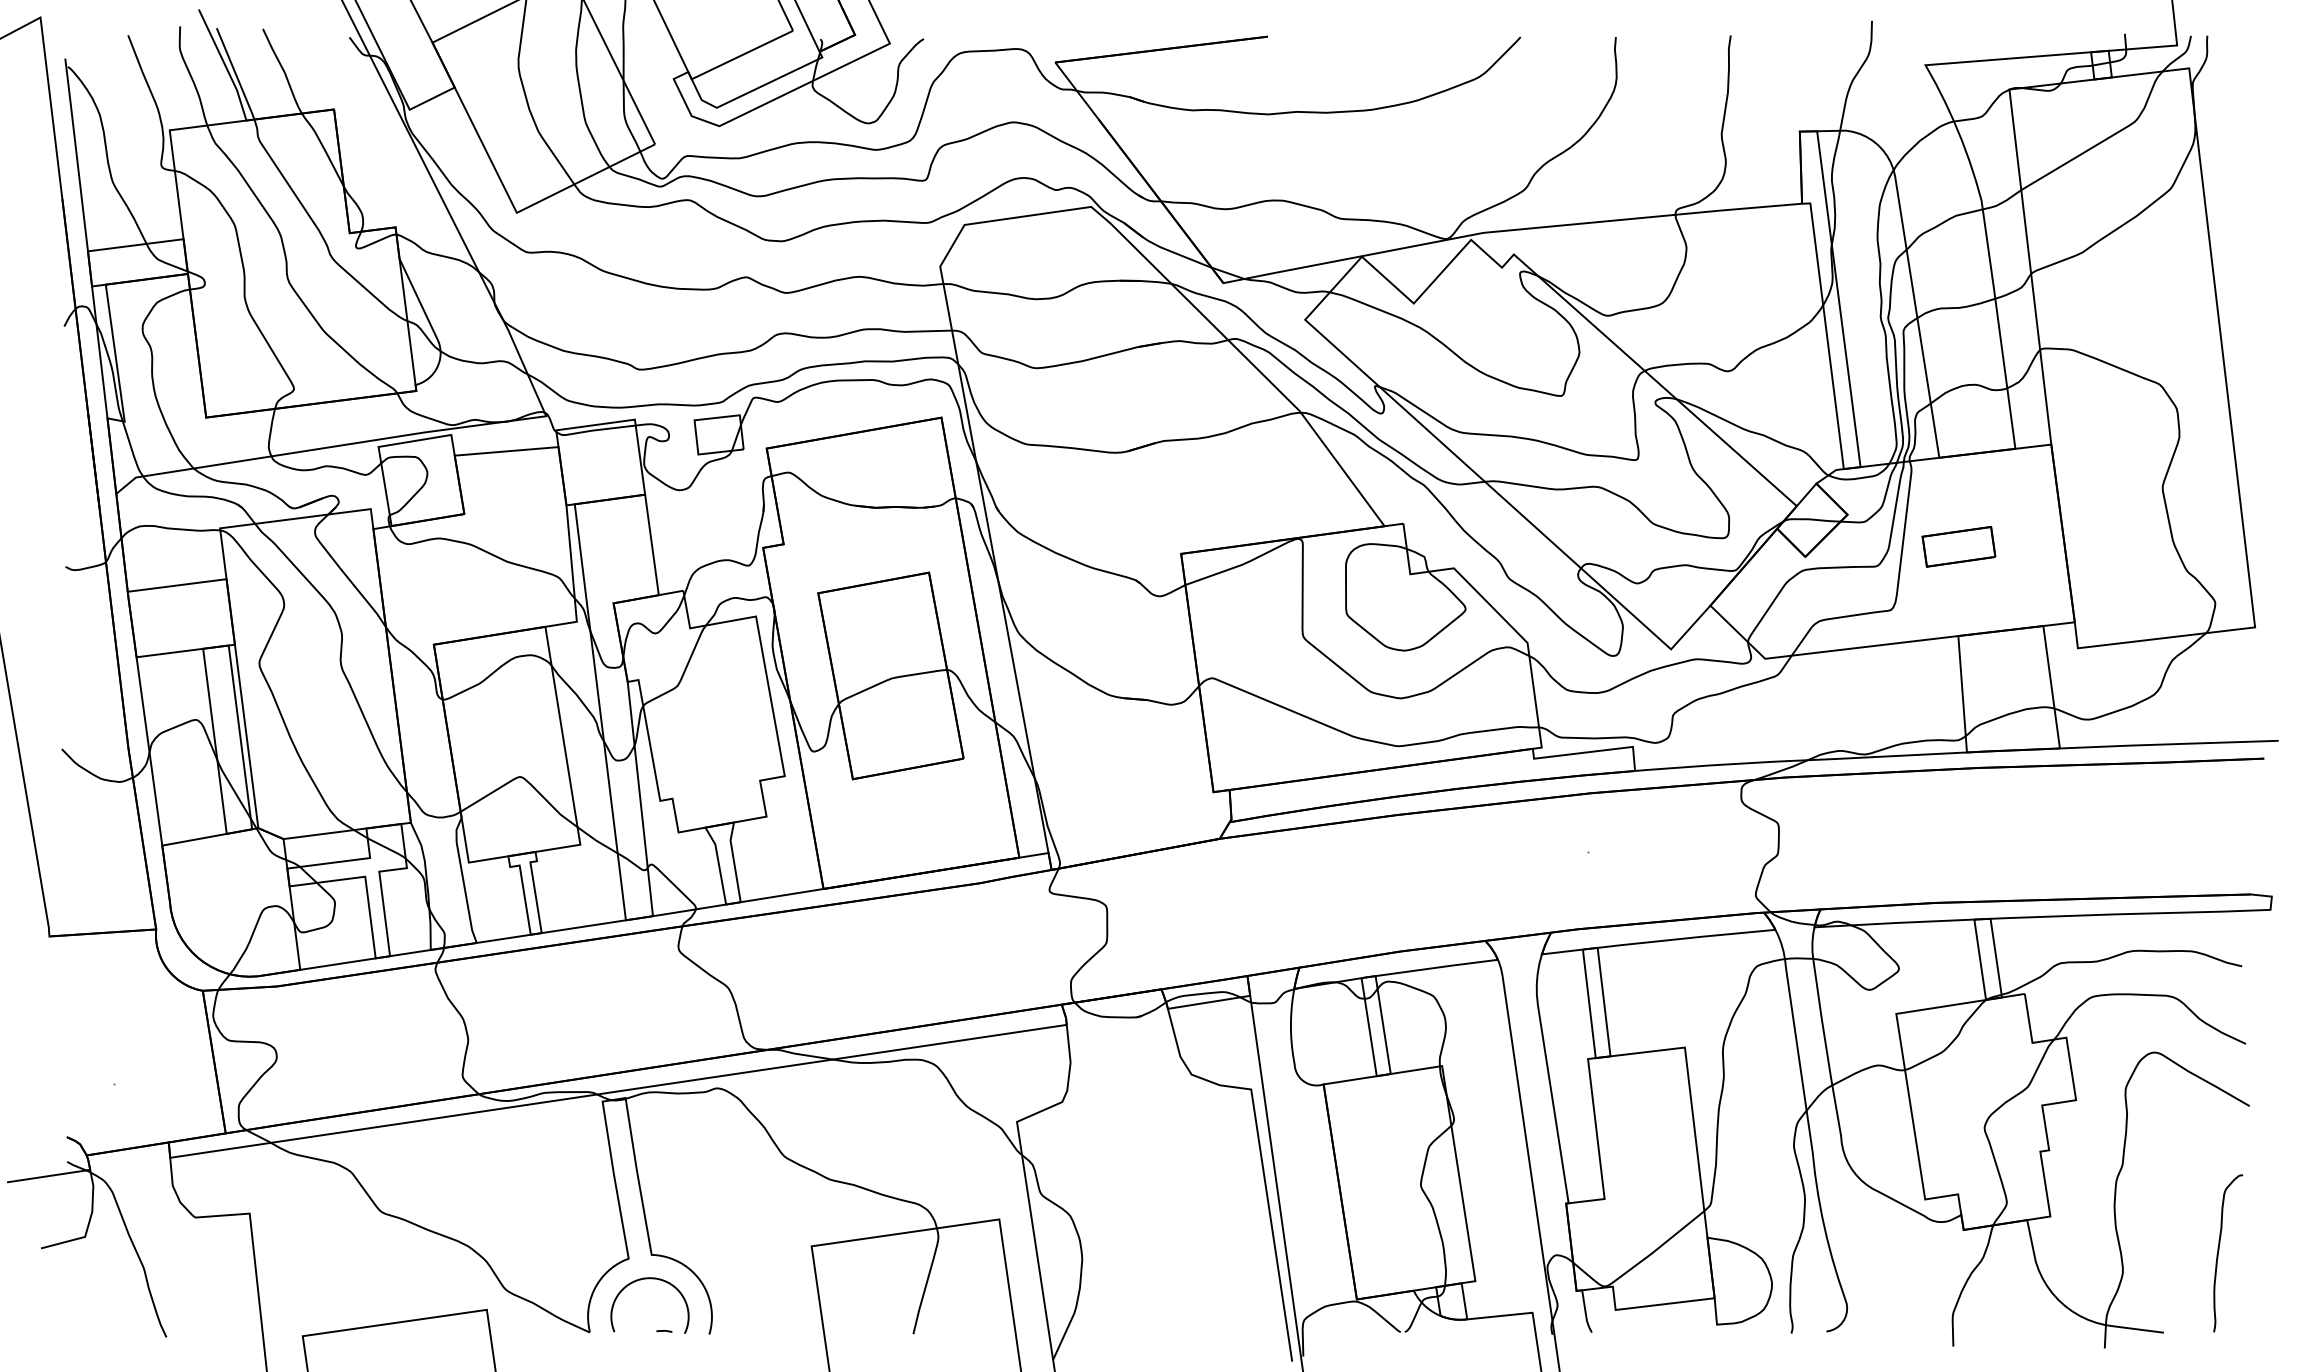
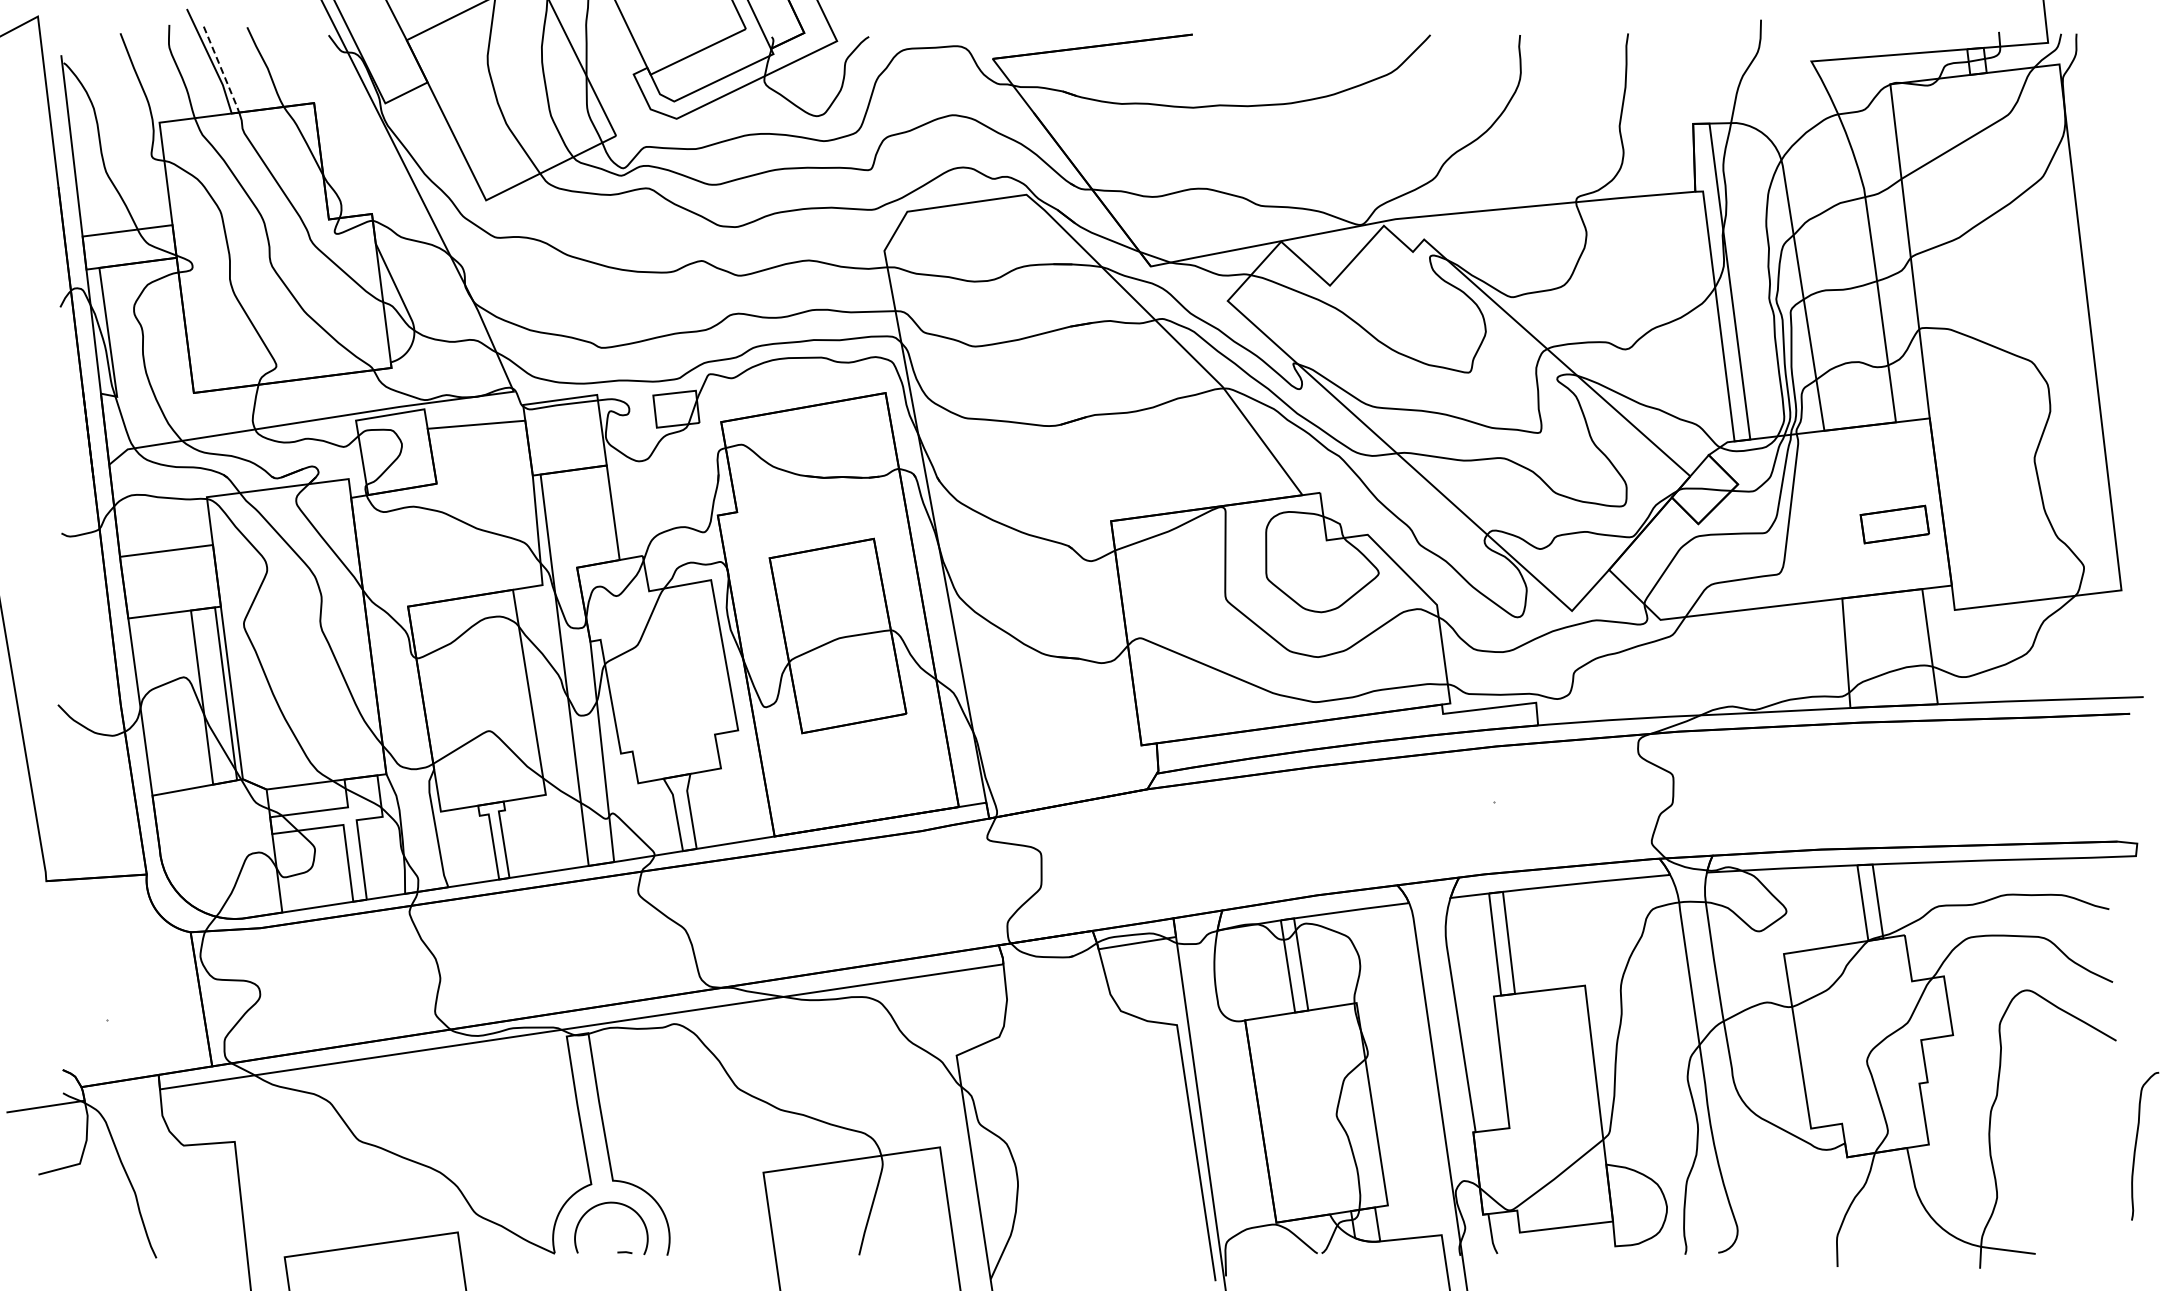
line: (236, 74) -> (222, 70), solid -> dashed
part: (1958, 546) -> (1894, 524), moved
curve: (2220, 1248) -> (2137, 1141), moved

